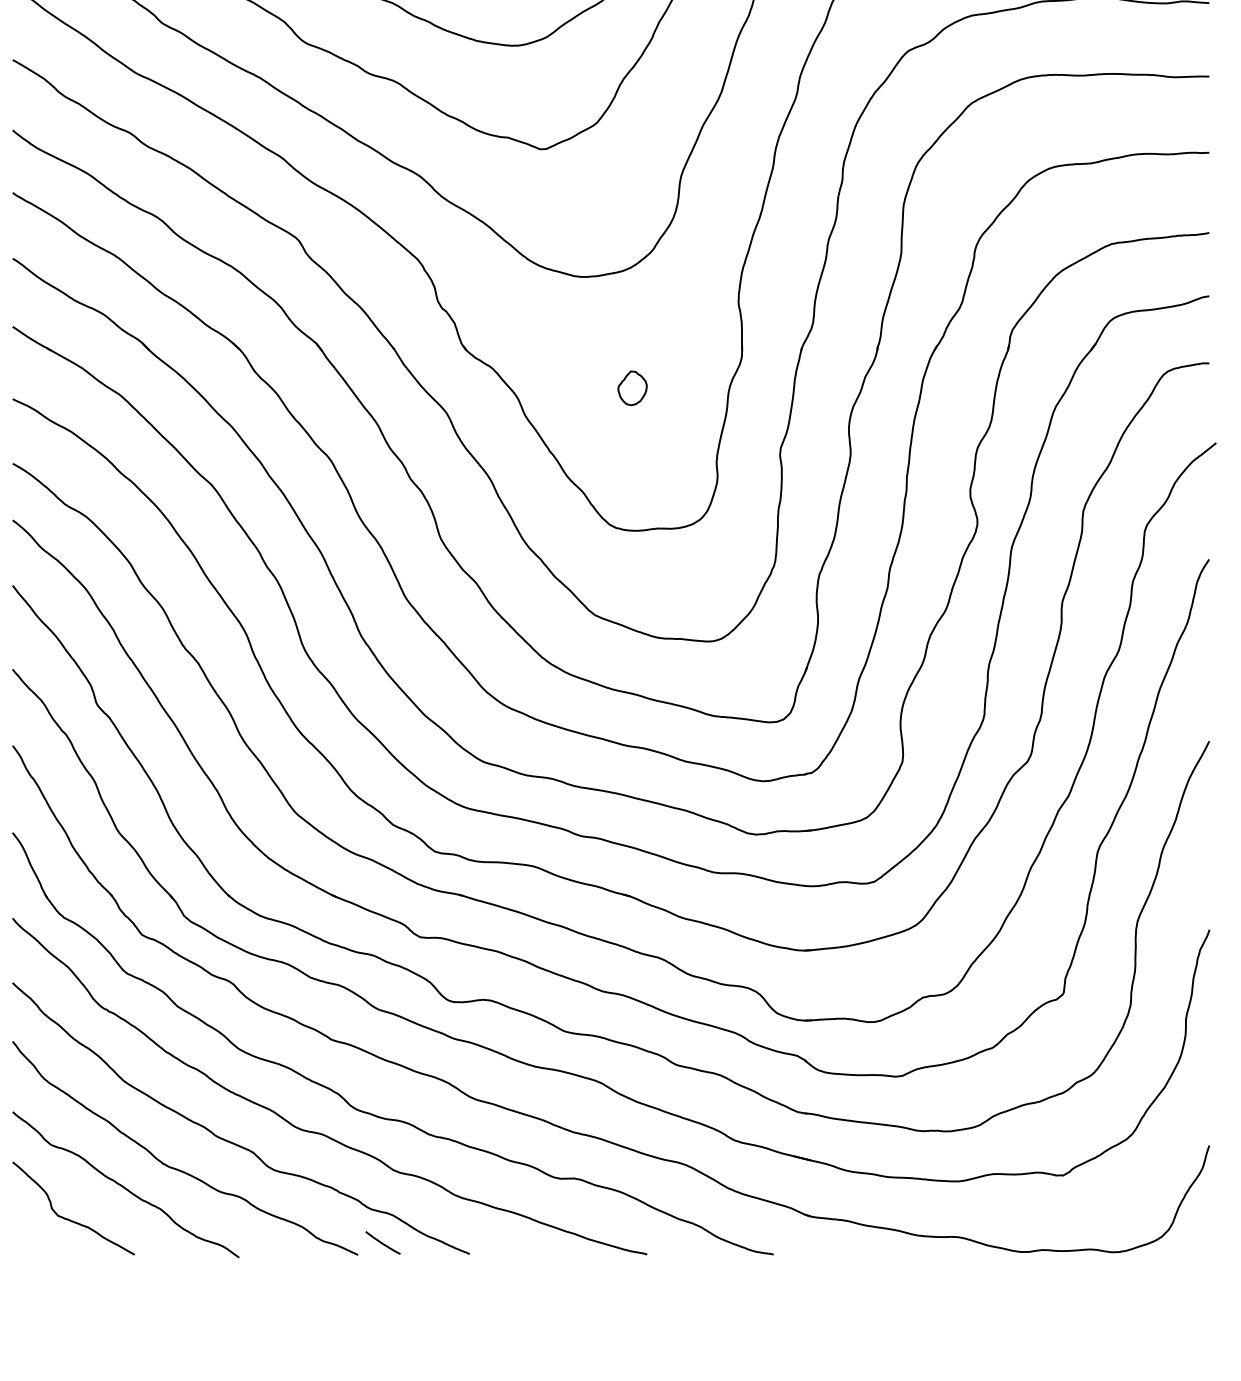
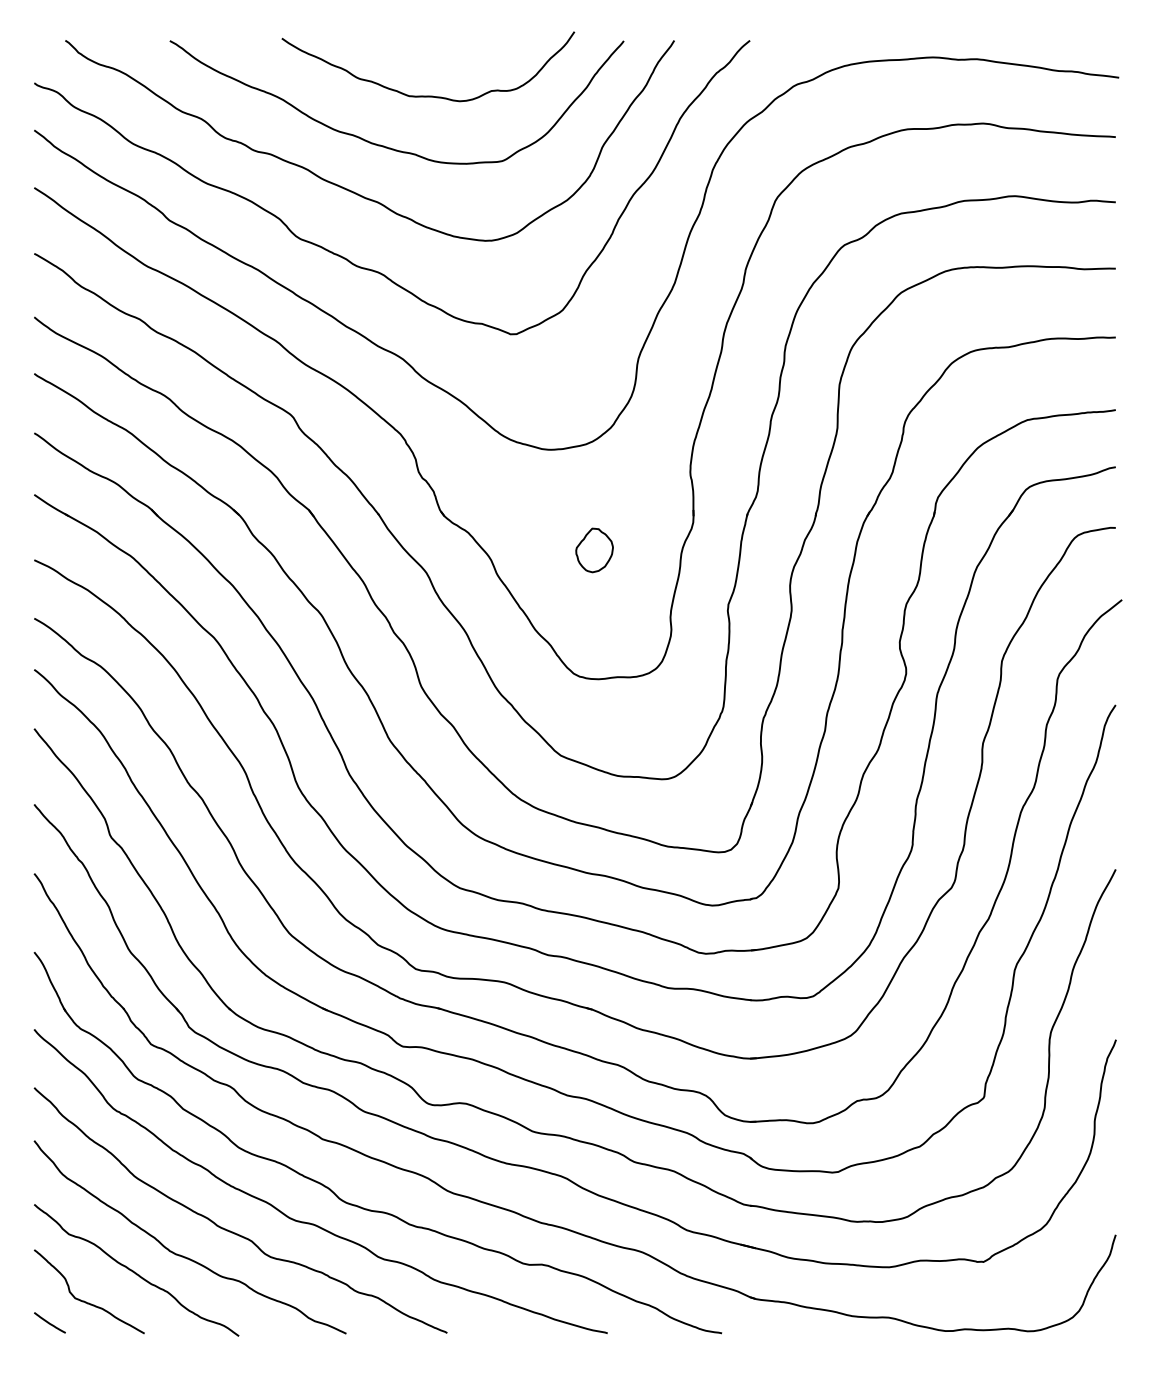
part: (632, 388) -> (594, 550), size x1.43
line: (382, 1242) -> (49, 1322), moved

